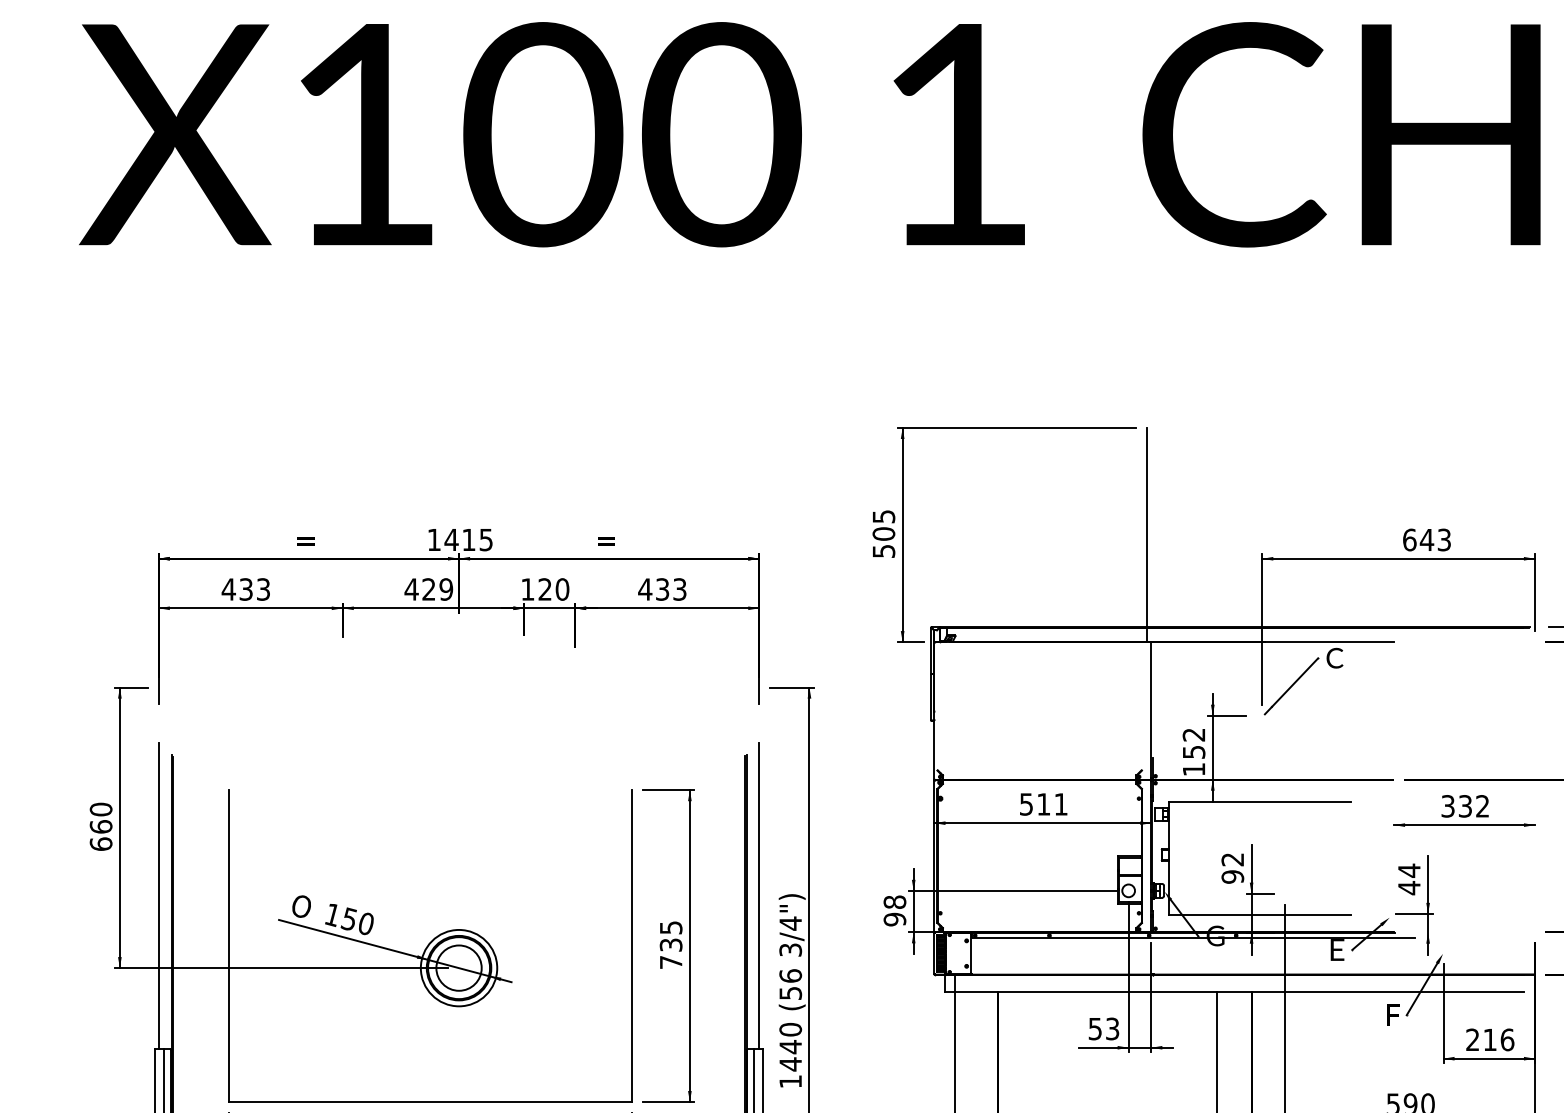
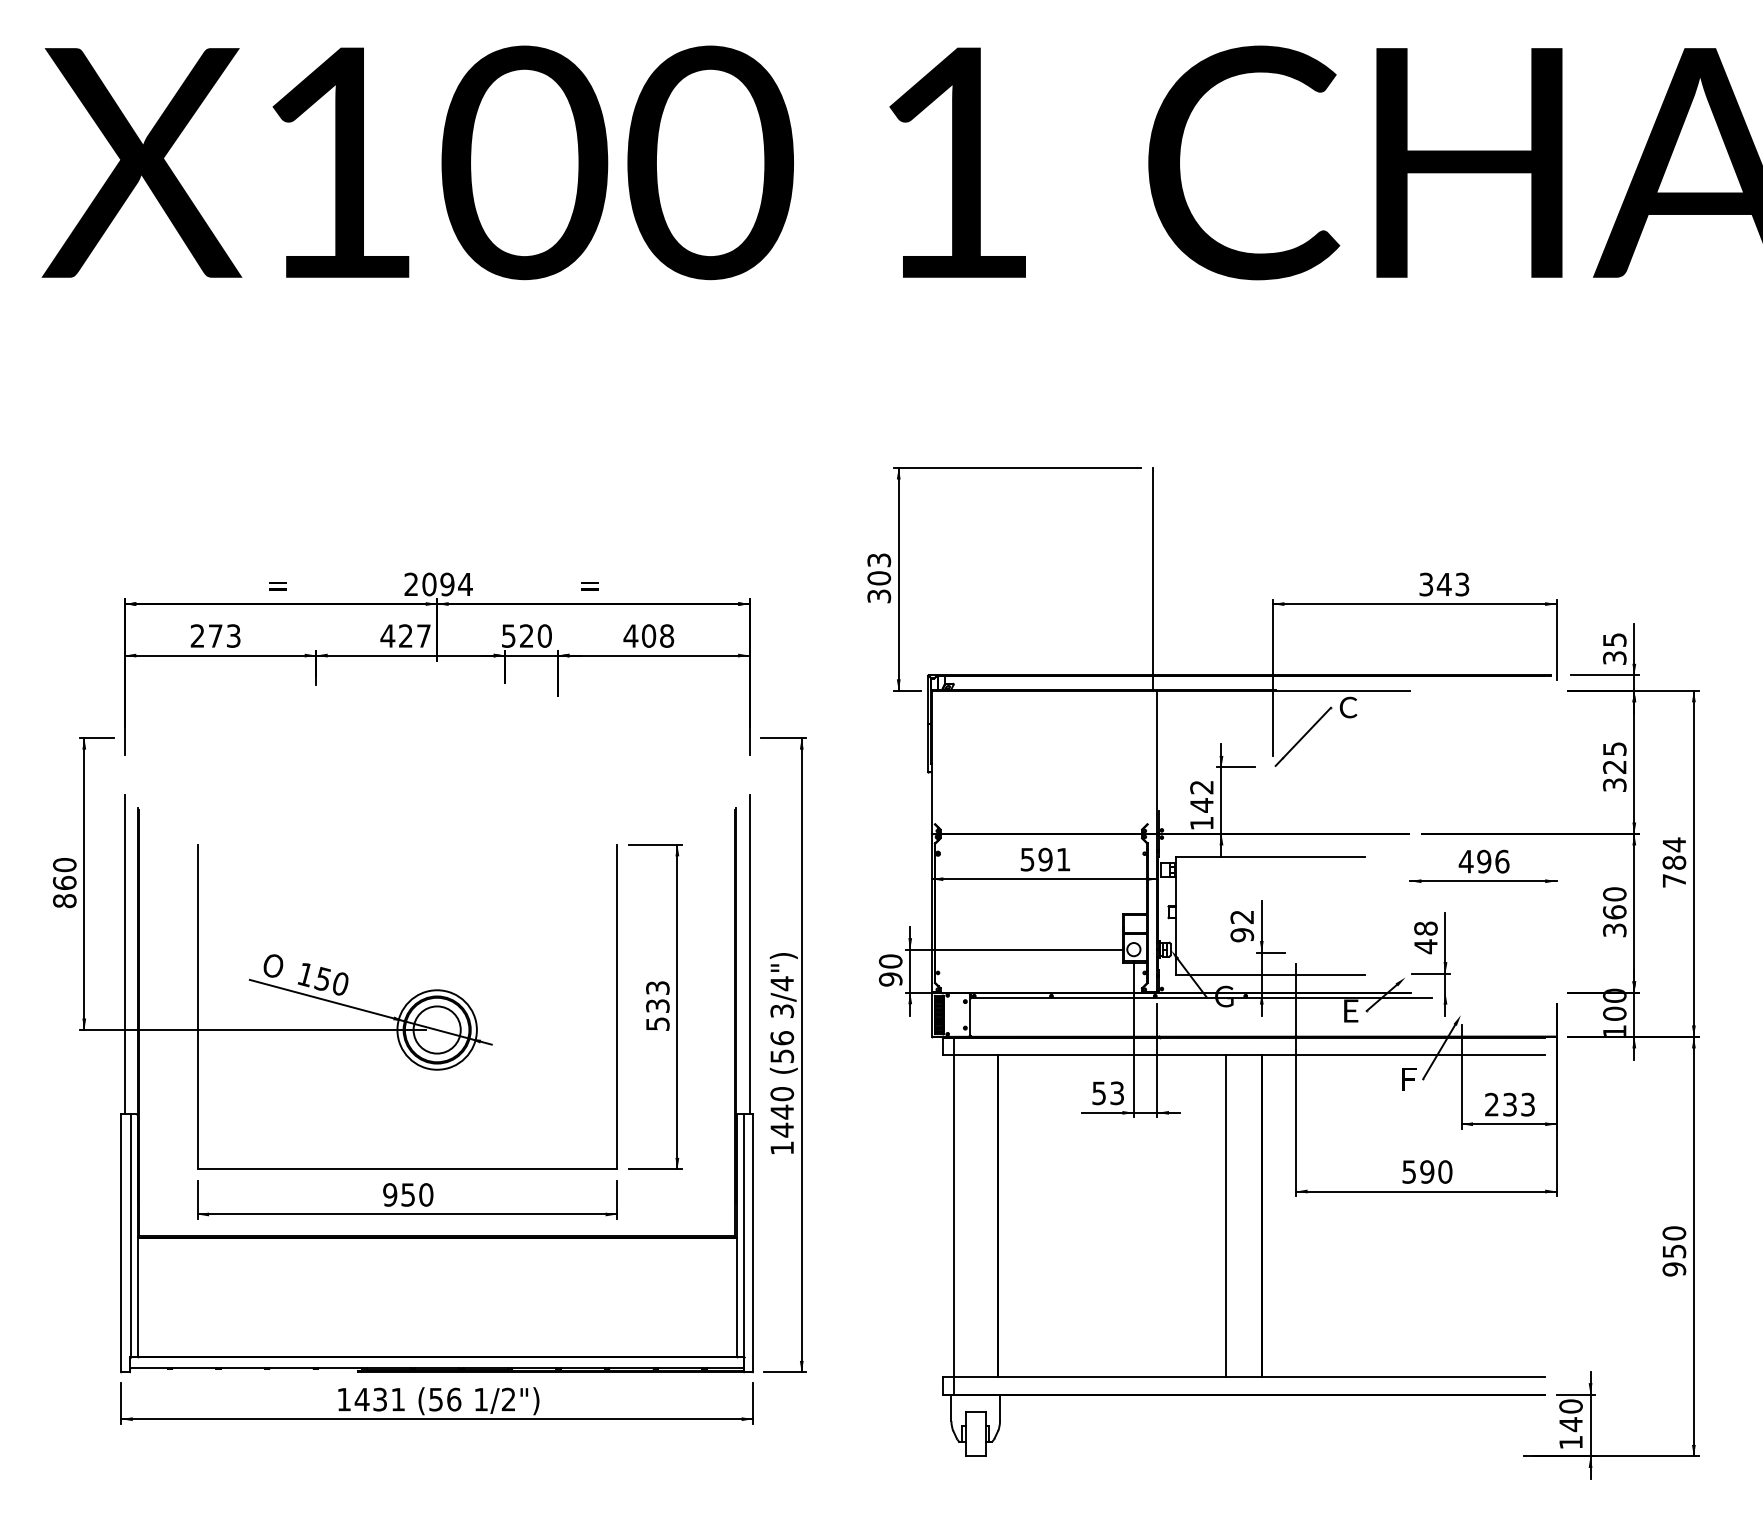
text: (883, 533) -> (878, 577), 505 -> 303
text: (460, 539) -> (438, 584), 1415 -> 2094
text: (1409, 539) -> (1426, 584), 643 -> 343
text: (237, 588) -> (206, 635), 433 -> 273
text: (445, 588) -> (423, 635), 429 -> 427
text: (527, 588) -> (508, 635), 120 -> 520
text: (671, 588) -> (658, 635), 433 -> 408
text: (1193, 752) -> (1201, 805), 152 -> 142
text: (1043, 804) -> (1045, 859), 511 -> 591
text: (1464, 806) -> (1483, 861), 332 -> 496
text: (100, 843) -> (64, 900), 660 -> 860
text: (1408, 870) -> (1425, 928), 44 -> 48
text: (894, 902) -> (890, 961), 98 -> 90
text: (670, 944) -> (657, 1005), 735 -> 533
text: (1499, 1039) -> (1519, 1104), 216 -> 233

